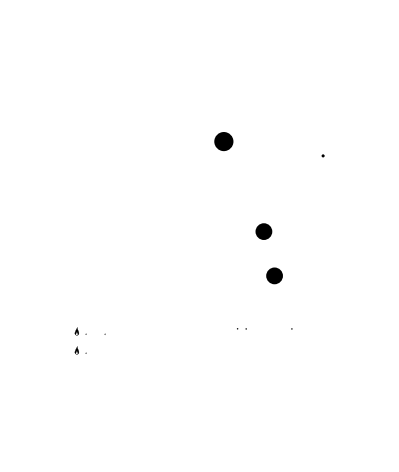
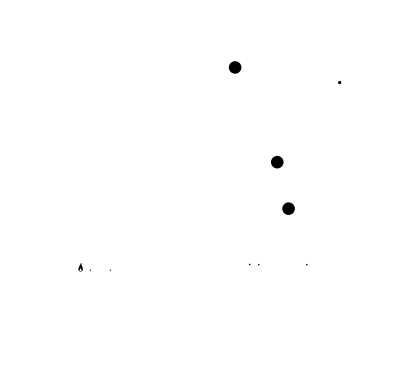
part: (223, 141) -> (234, 67), size x0.62
part: (263, 231) -> (276, 162), size x0.71
part: (274, 275) -> (288, 208), size x0.71
part: (80, 350) -> (84, 287), removed

